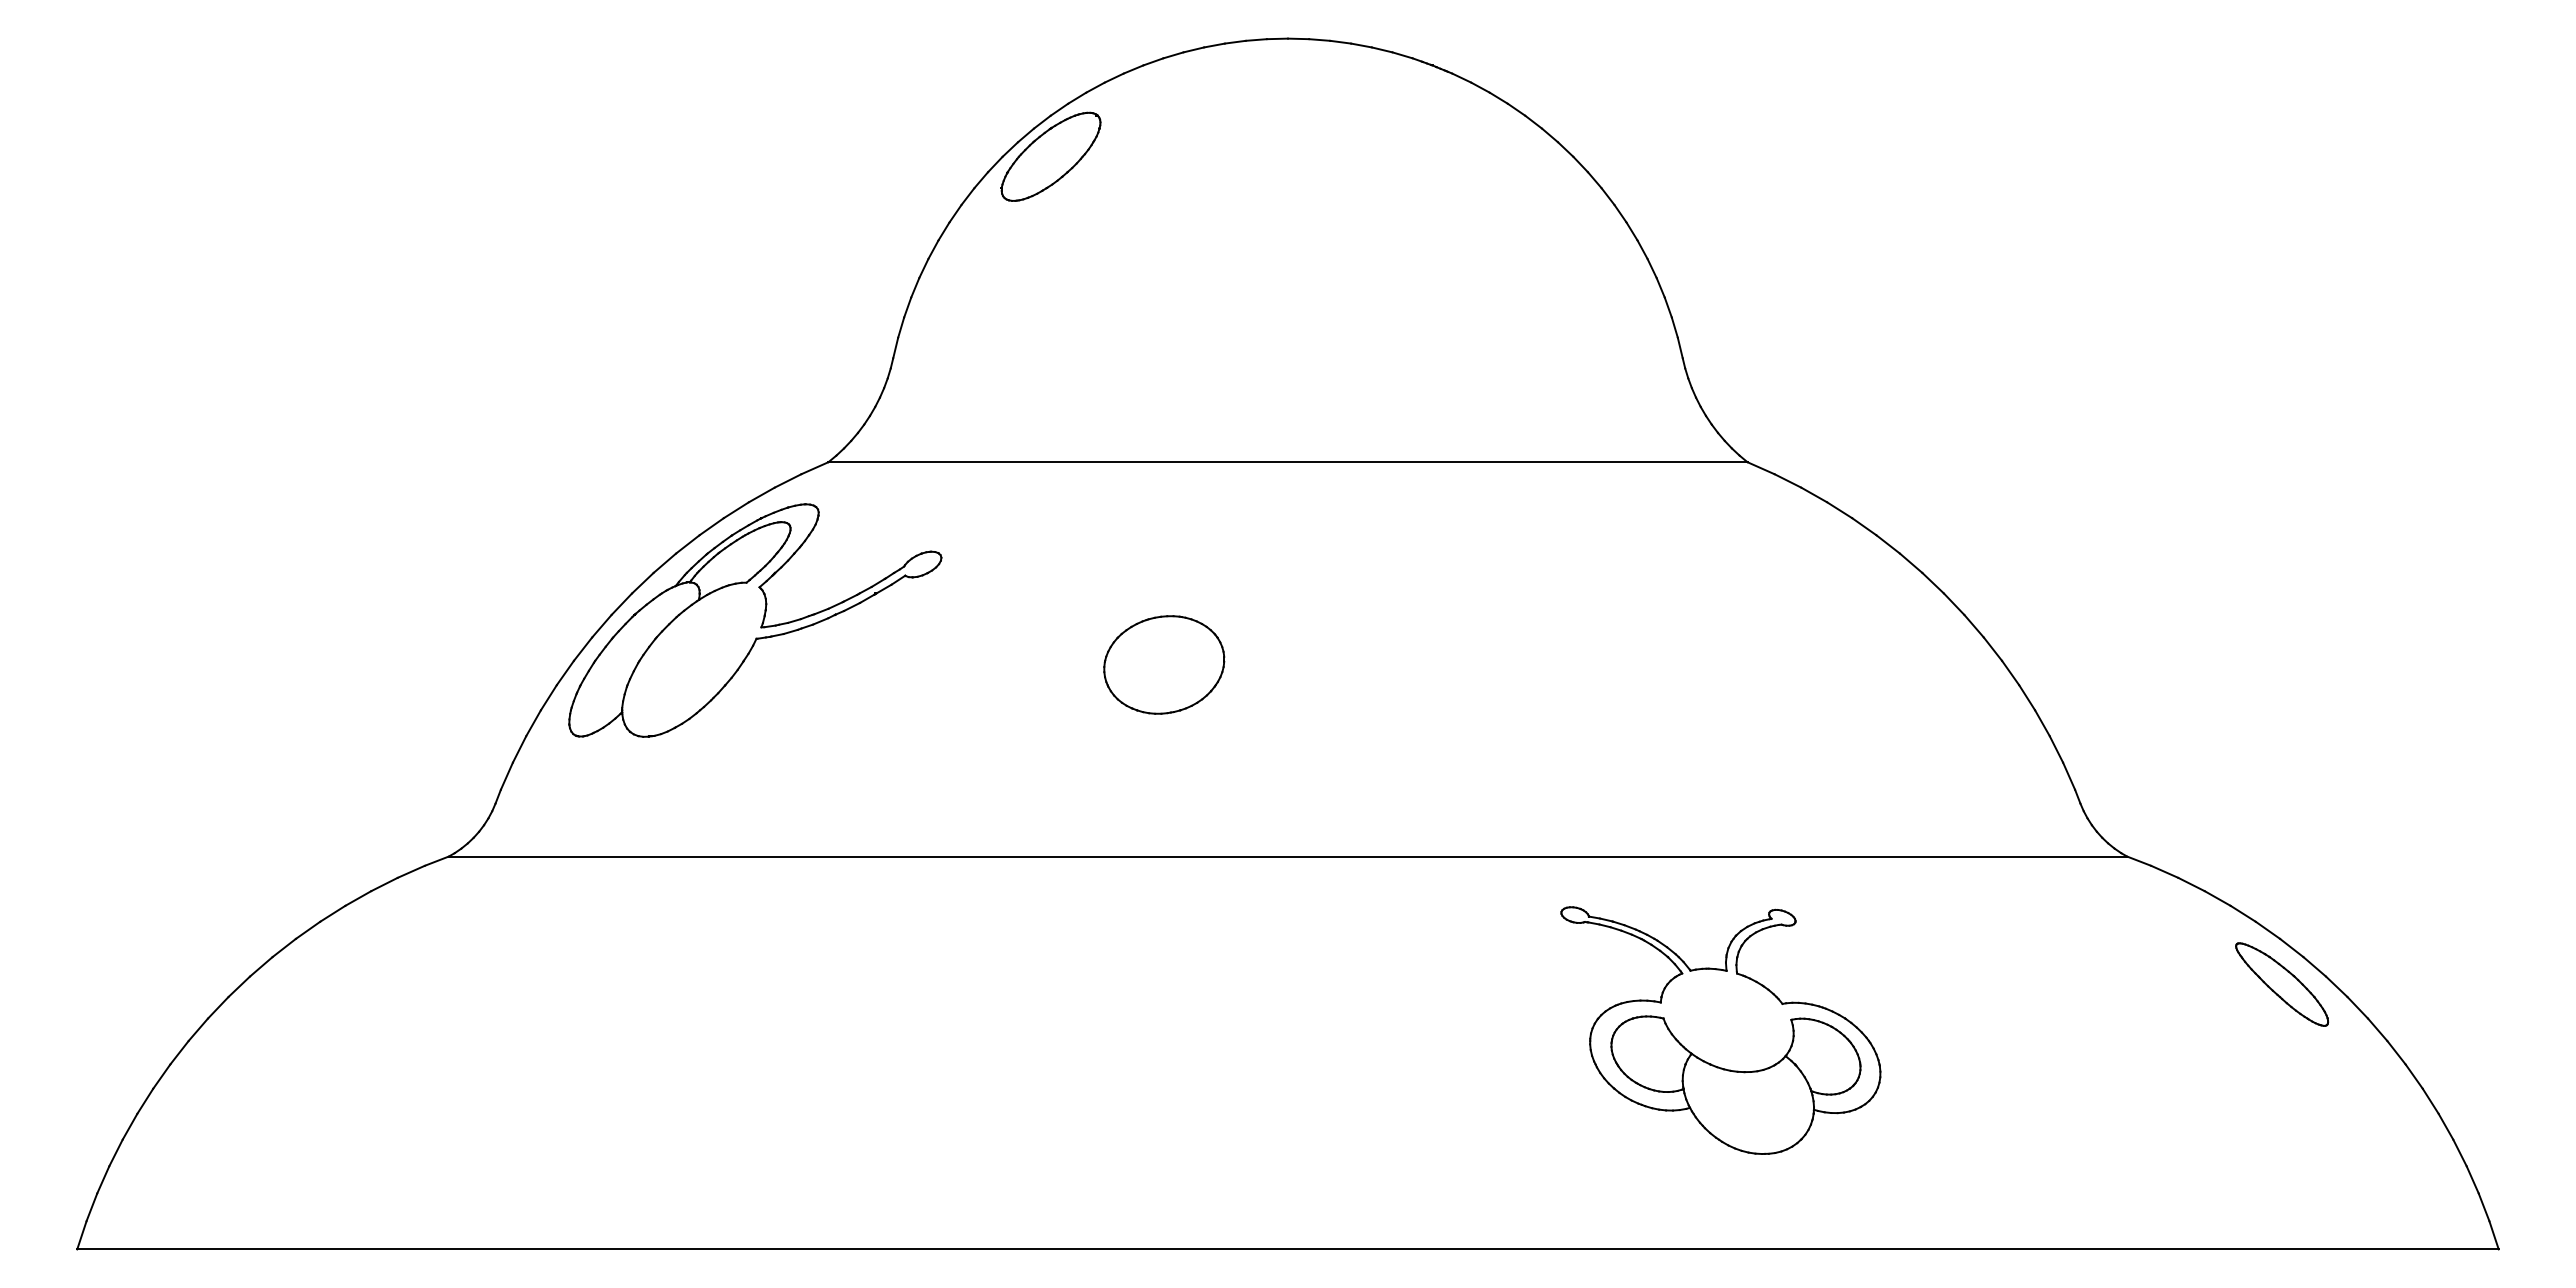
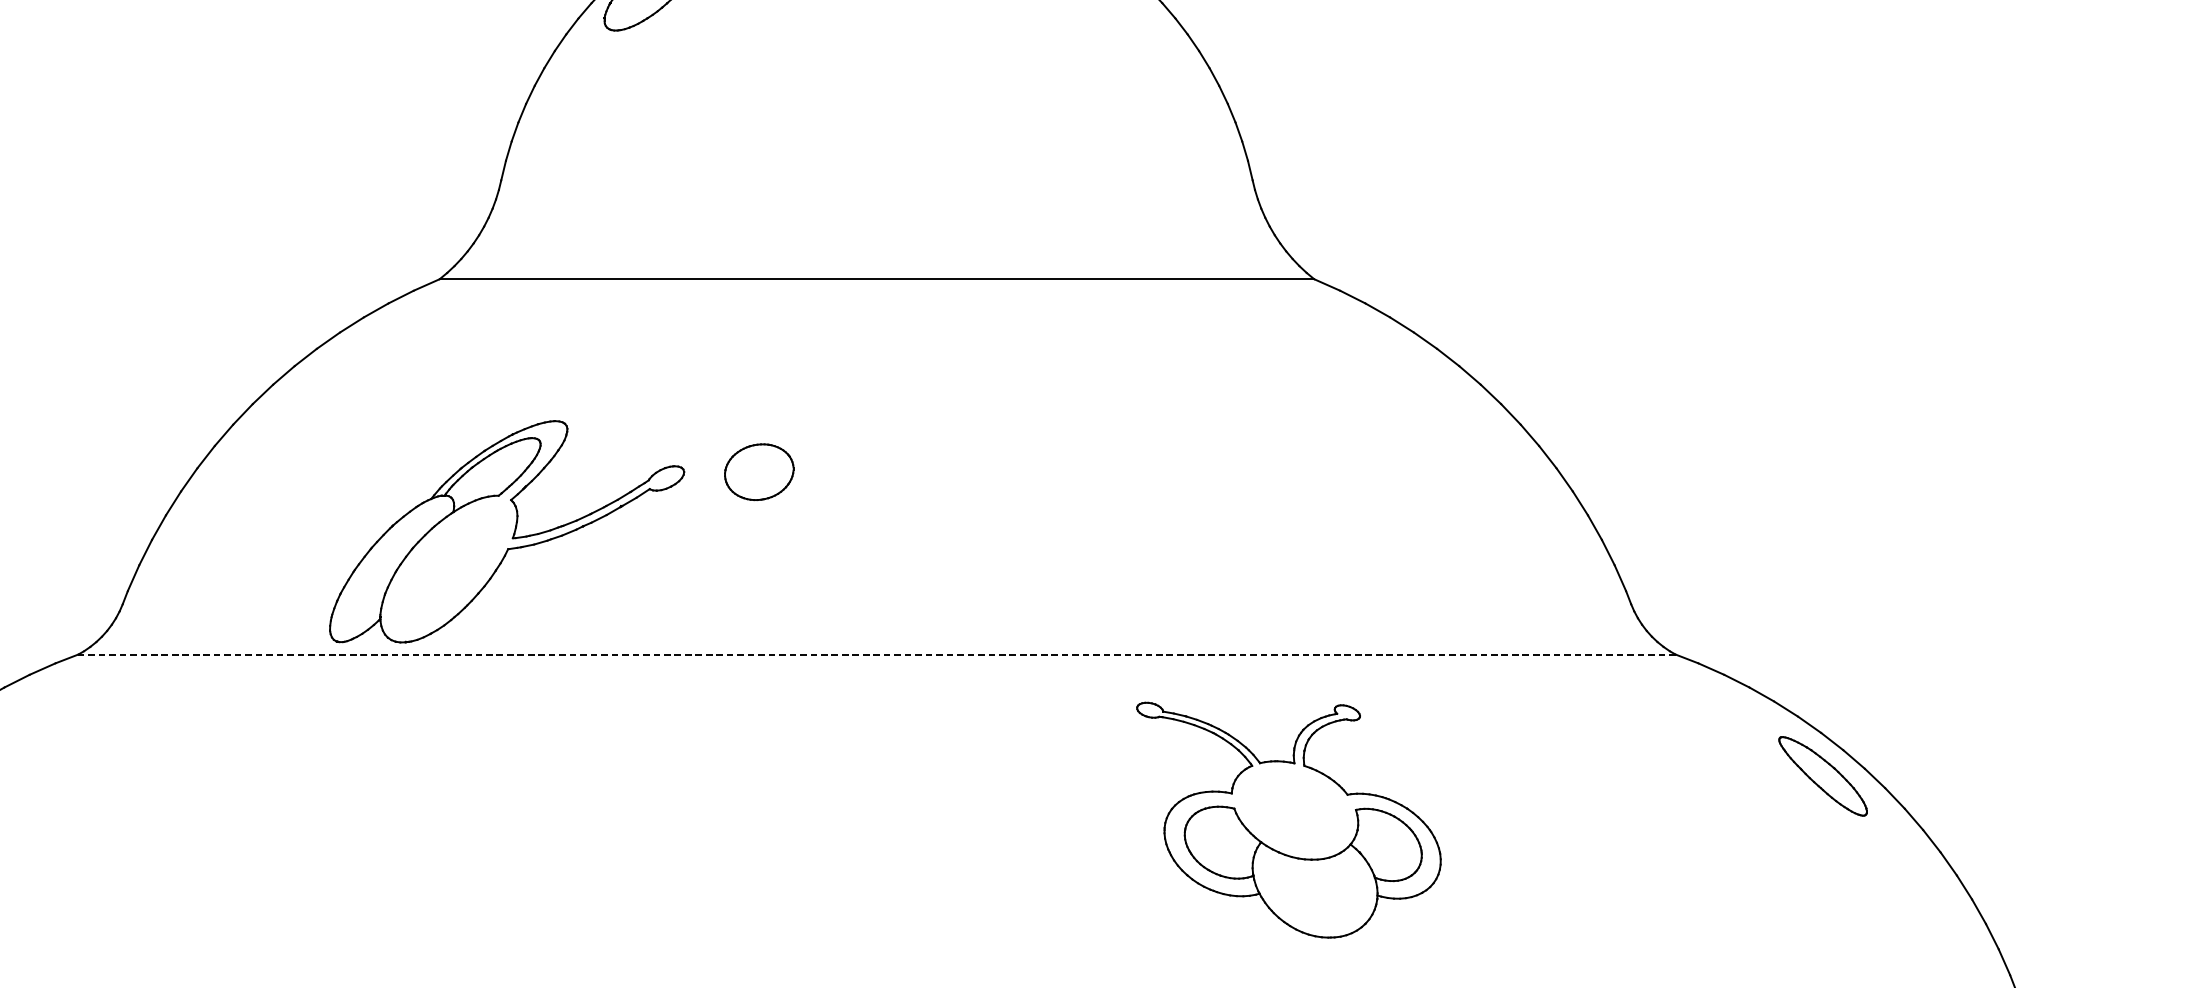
part: (755, 620) -> (507, 531), moved
part: (1164, 664) -> (759, 471), size x0.6
line: (1287, 856) -> (876, 654), solid -> dashed

